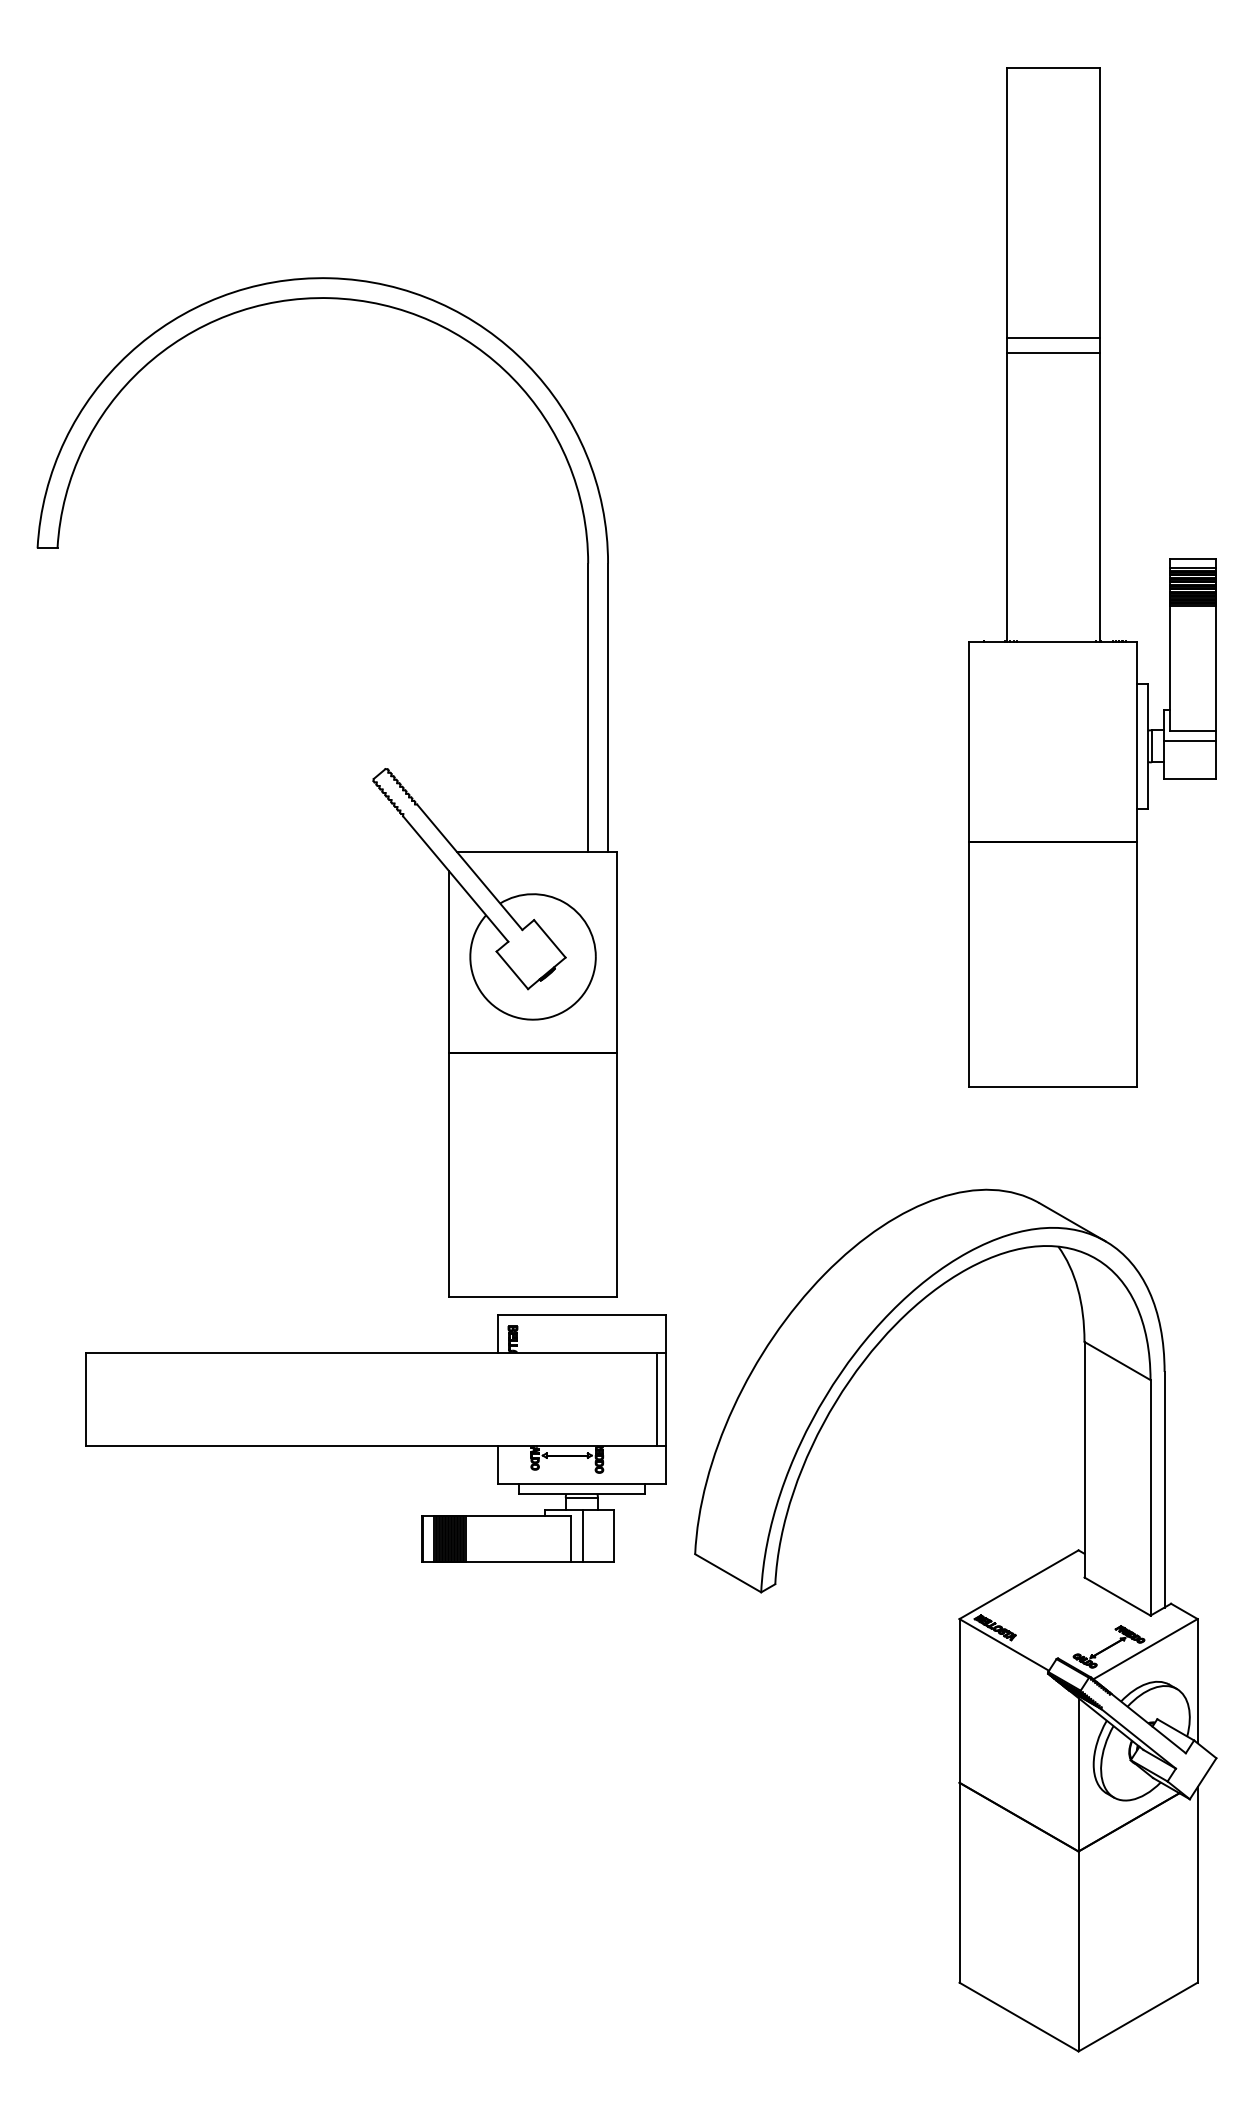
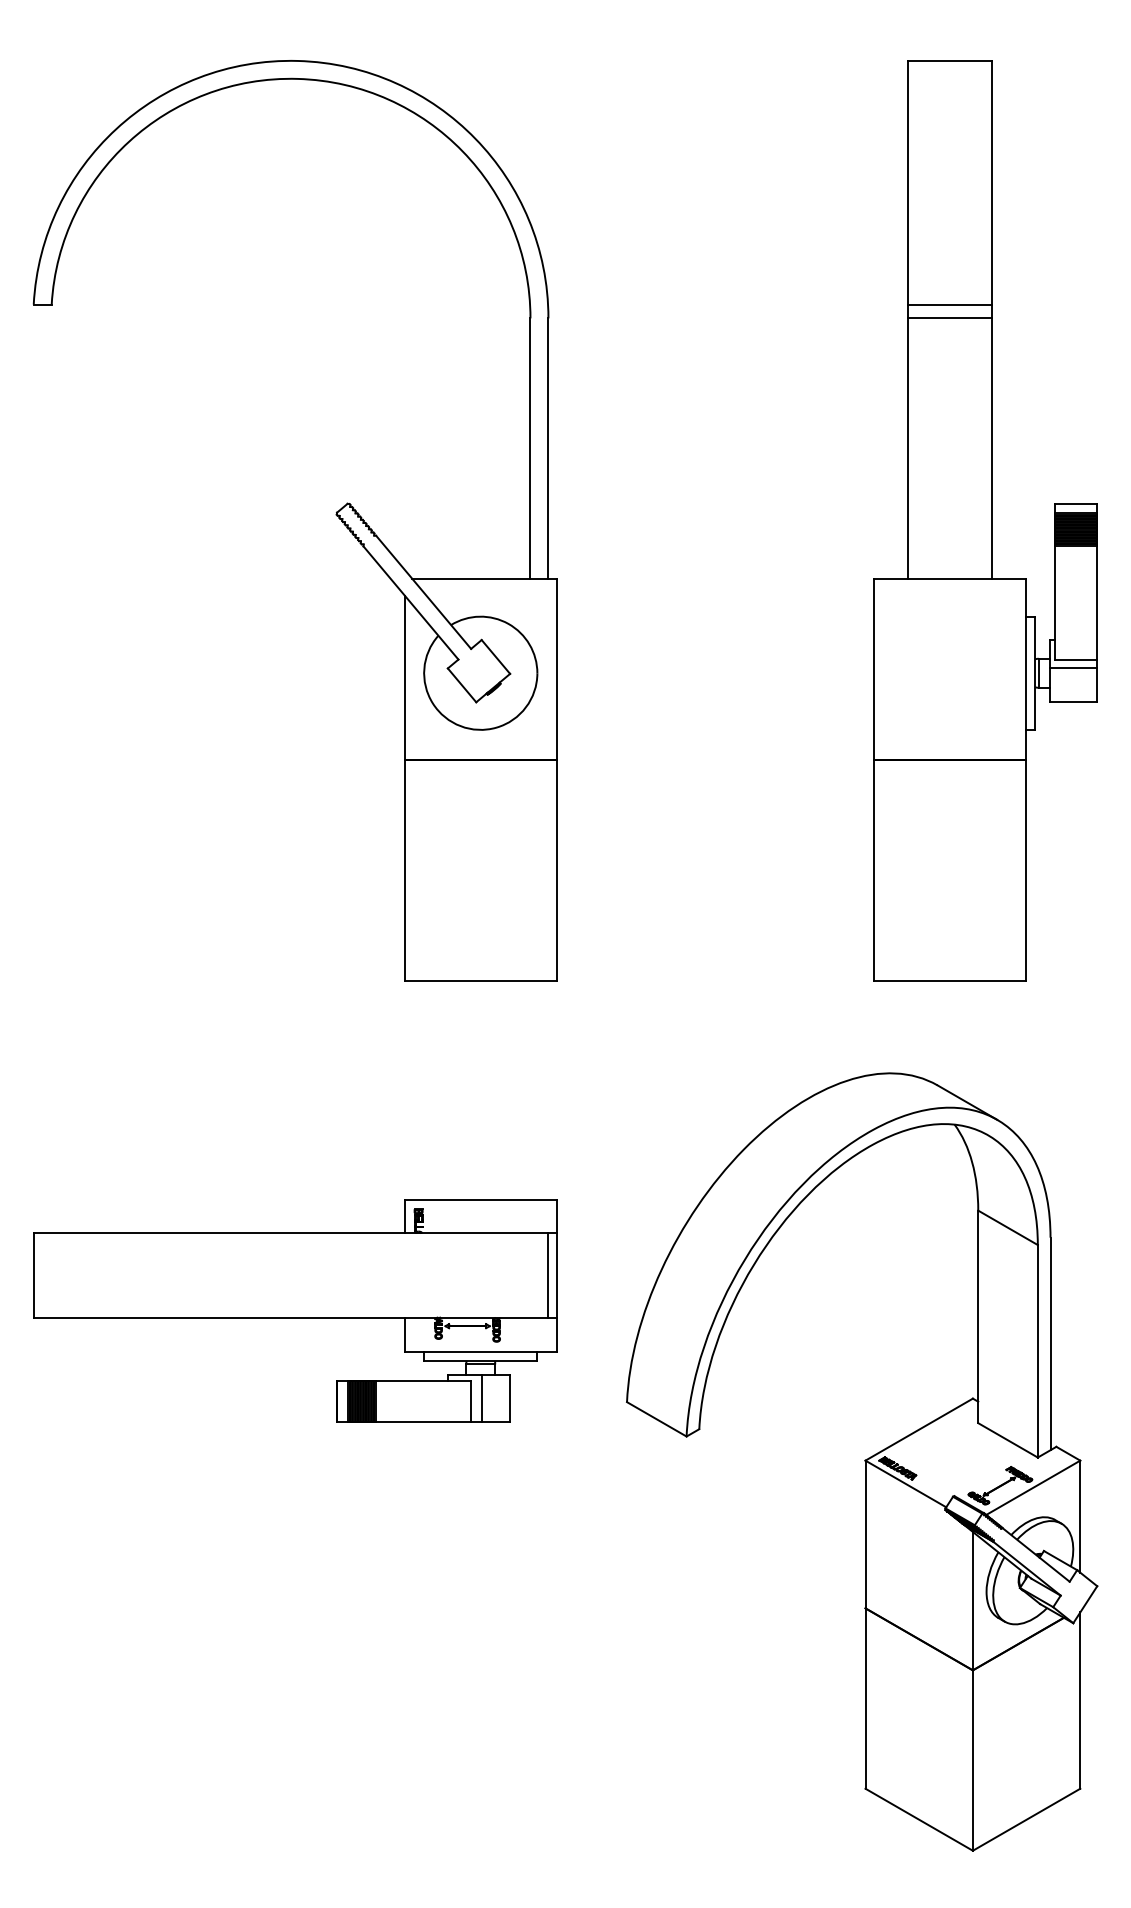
part: (372, 780) -> (335, 514), moved
part: (376, 1438) -> (295, 1310), moved

